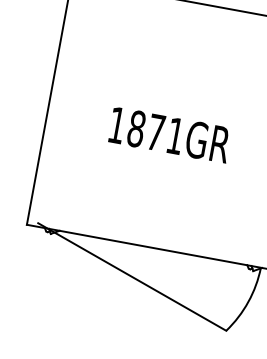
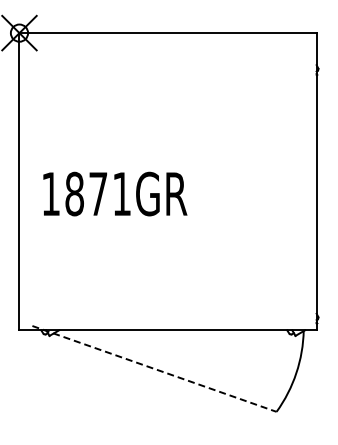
text: (170, 134) -> (115, 193), moved
line: (132, 277) -> (154, 369), solid -> dashed

